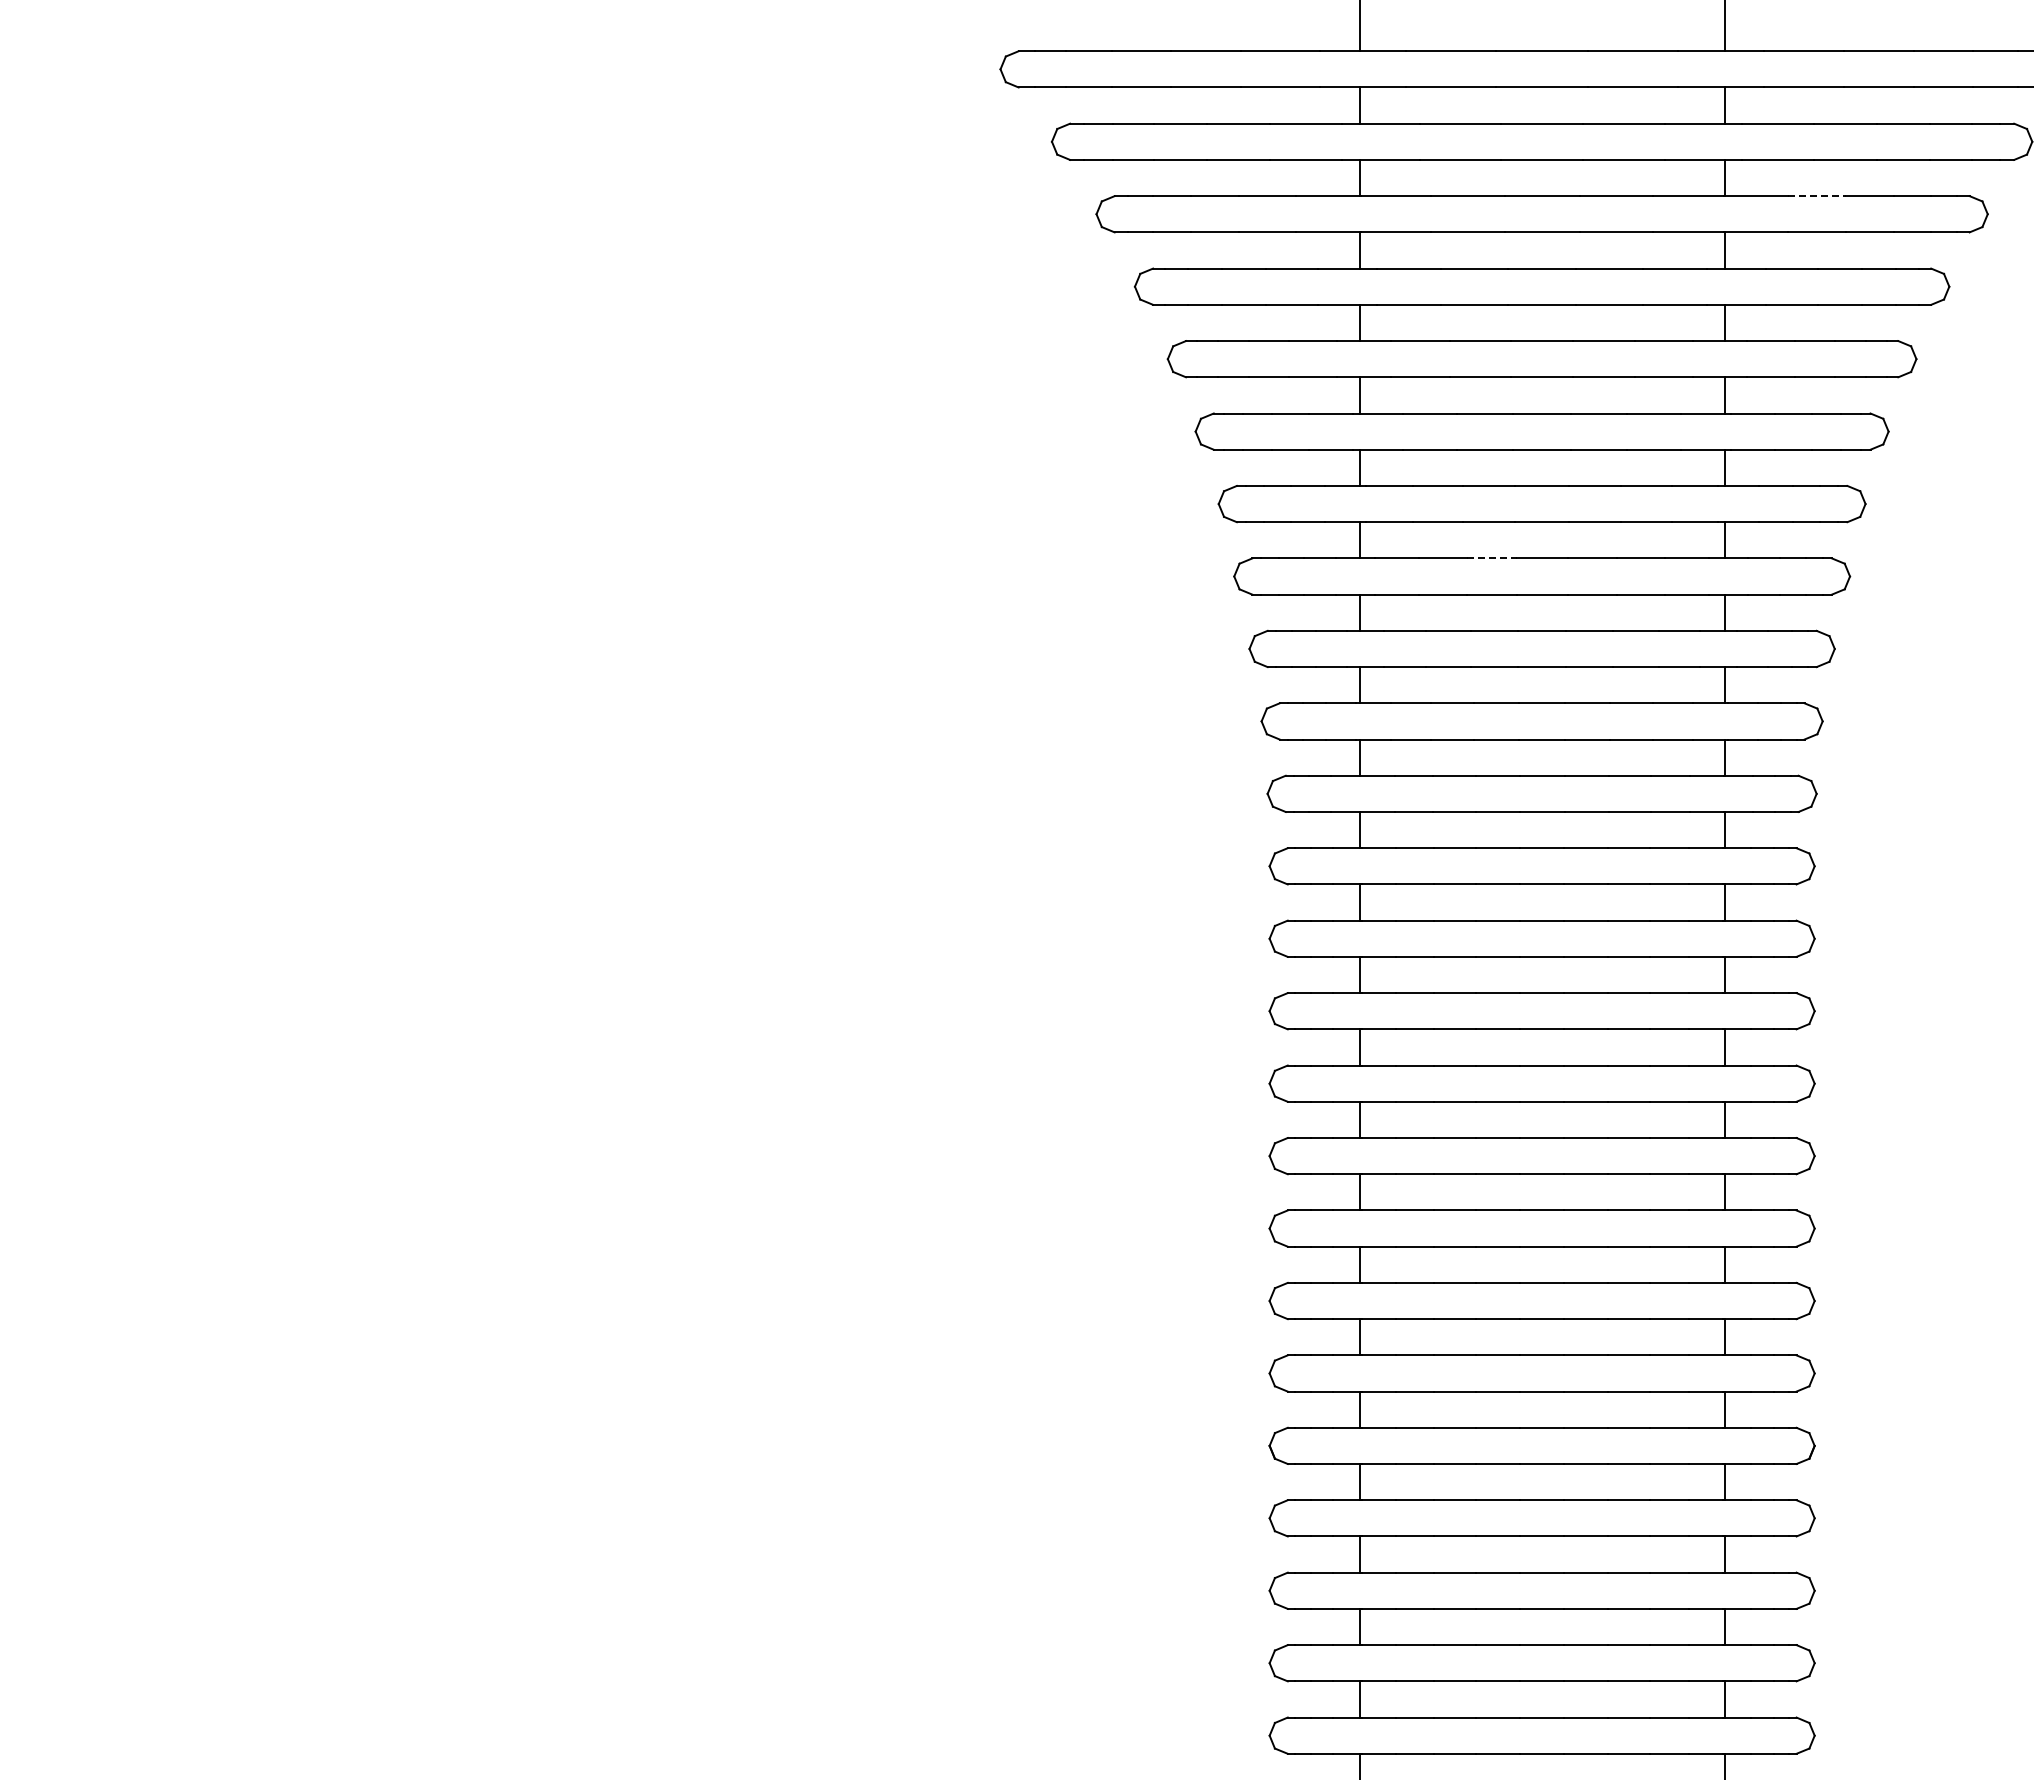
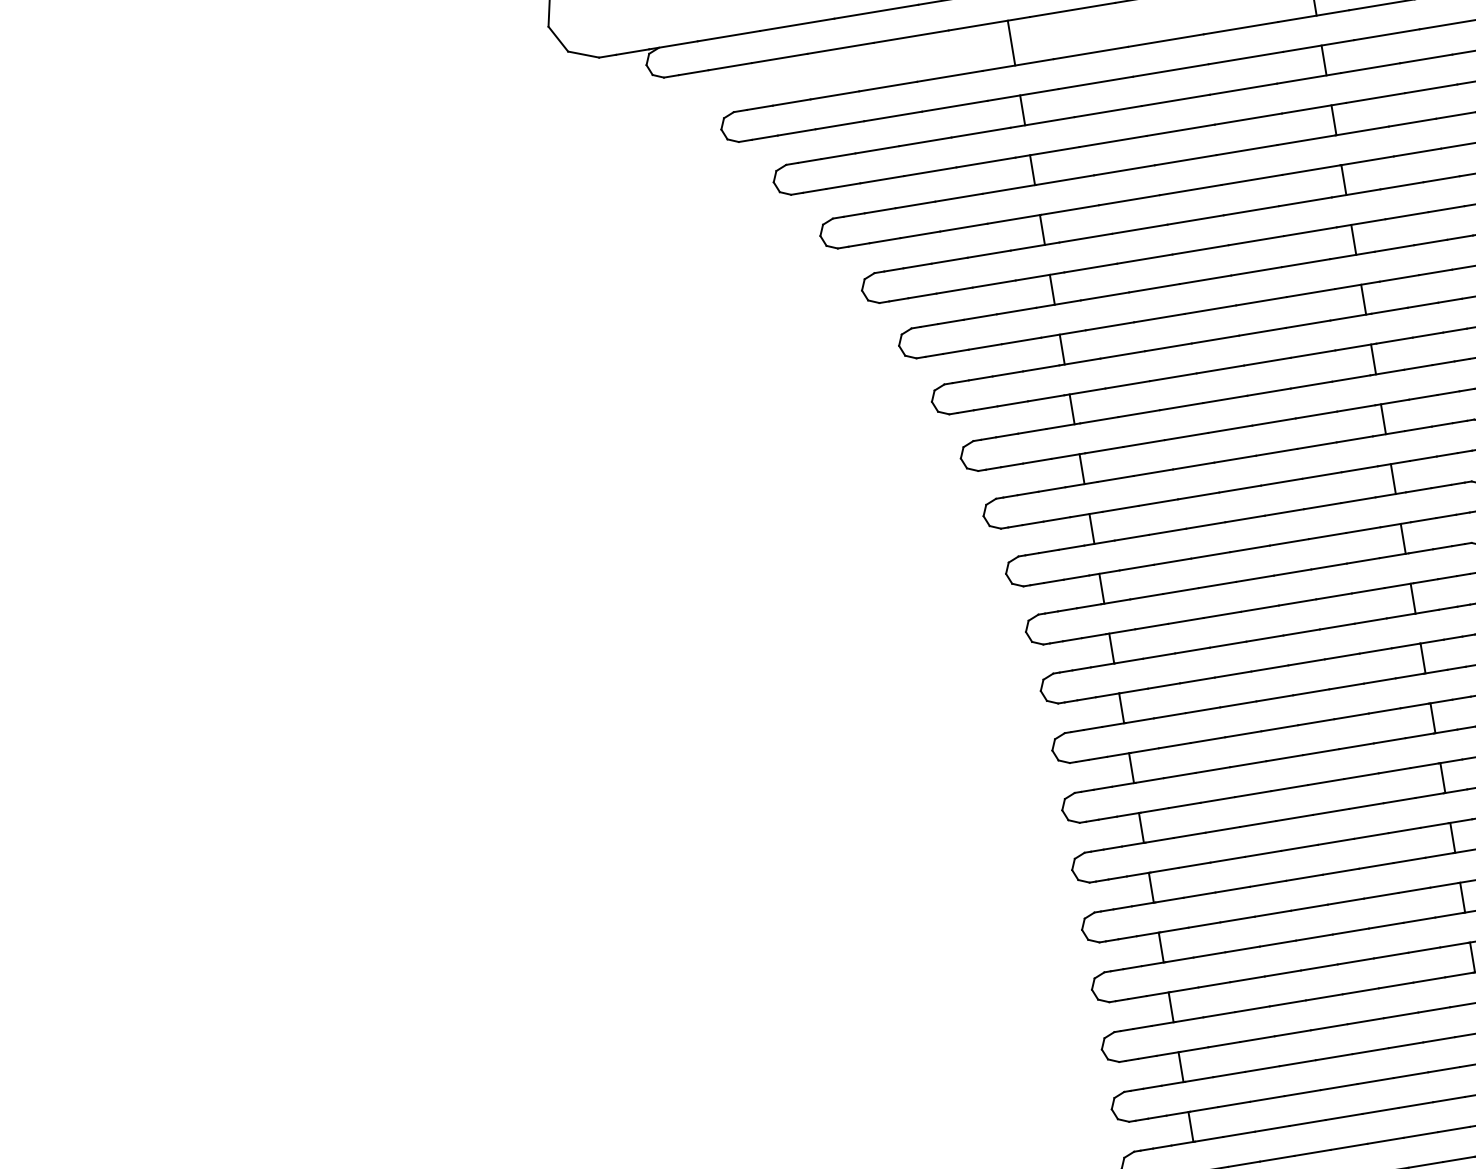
line: (1816, 196) -> (1412, 122), dashed -> solid
line: (1491, 558) -> (1193, 466), dashed -> solid

